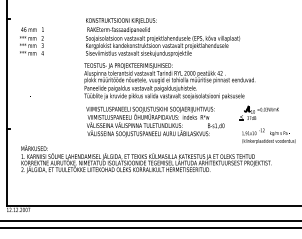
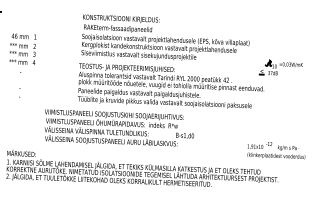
text: (31, 41) -> (22, 49), moved
part: (258, 112) -> (280, 67), moved
text: (155, 121) -> (119, 128), moved

